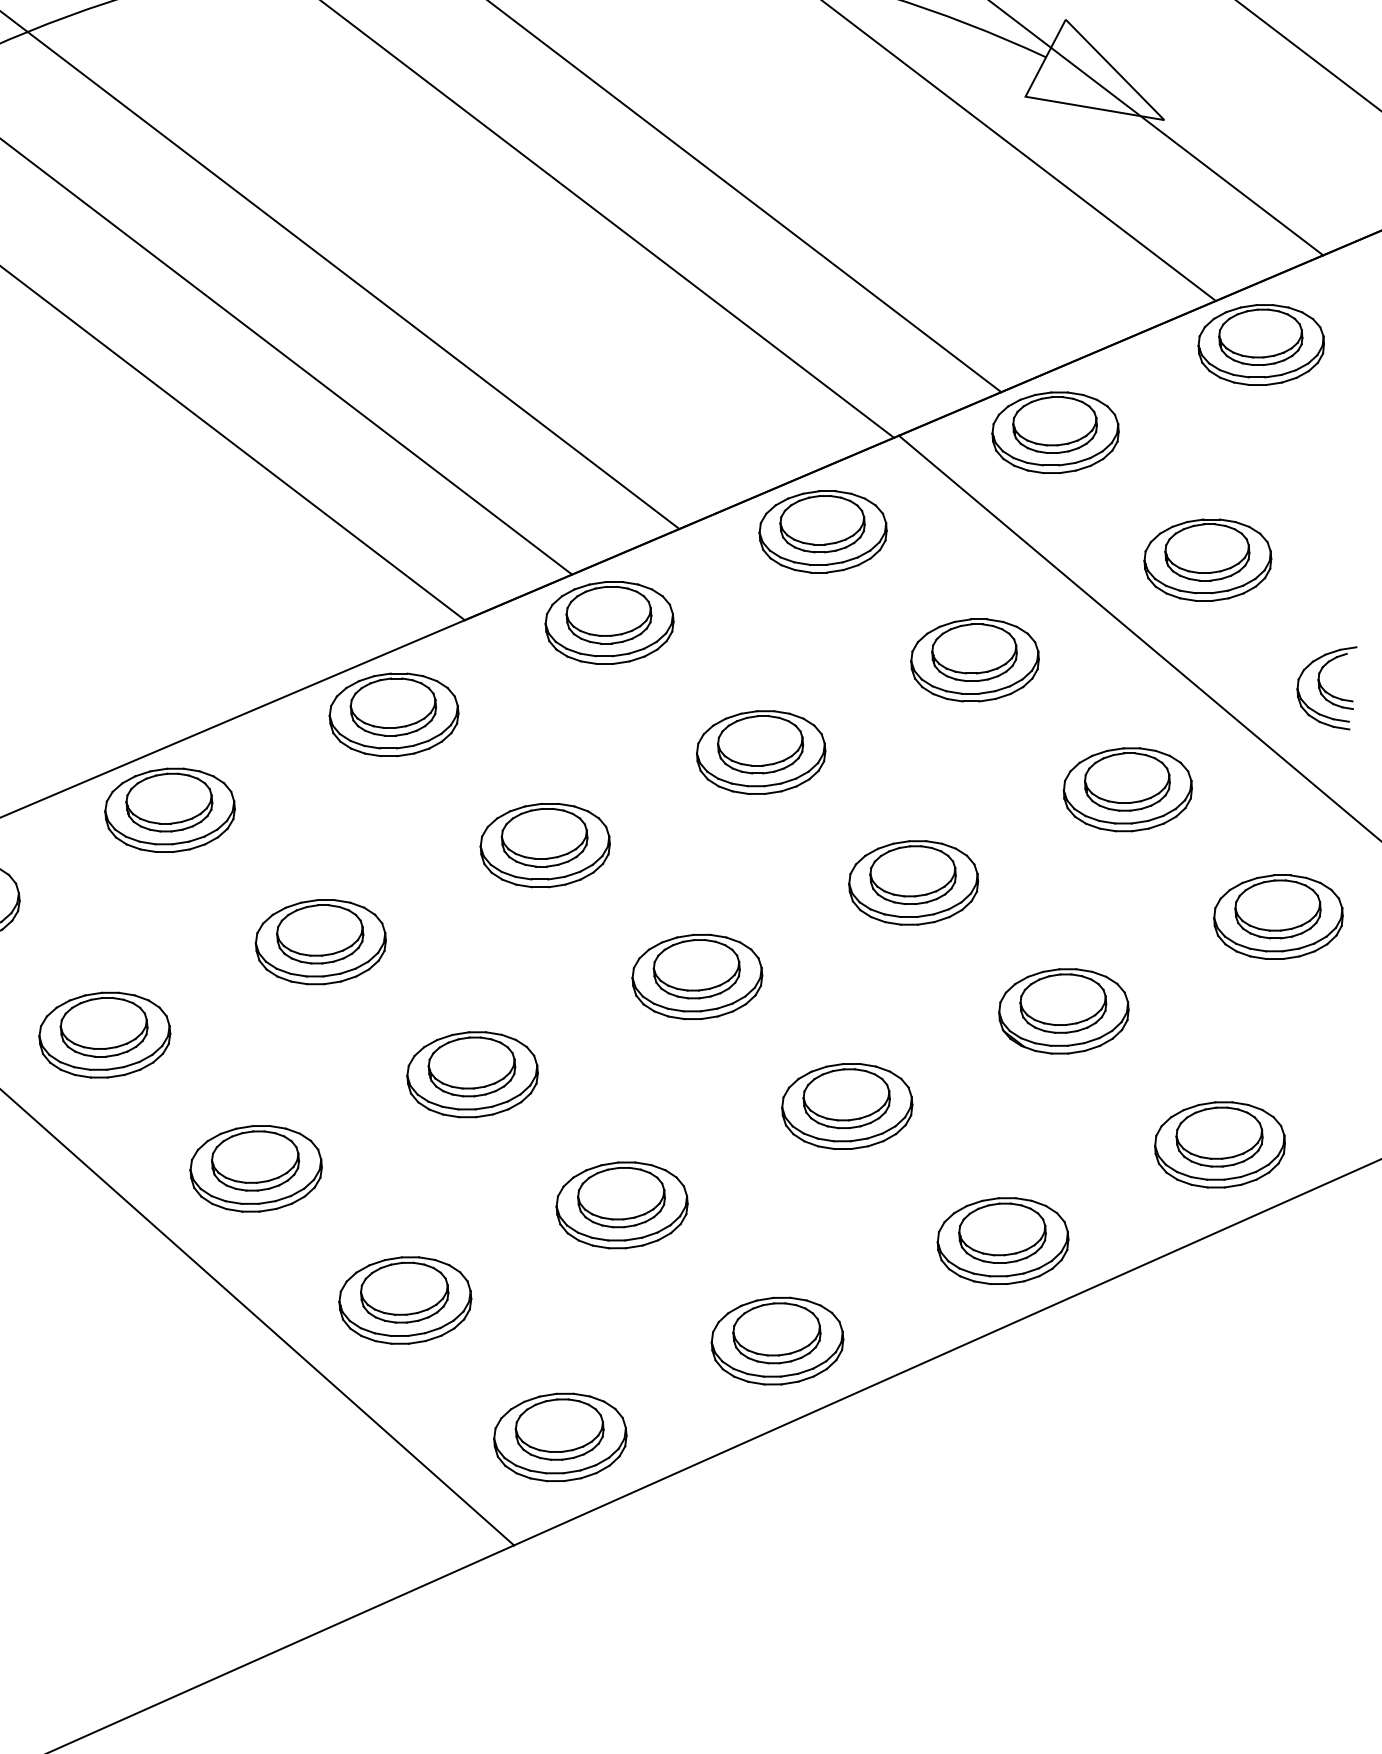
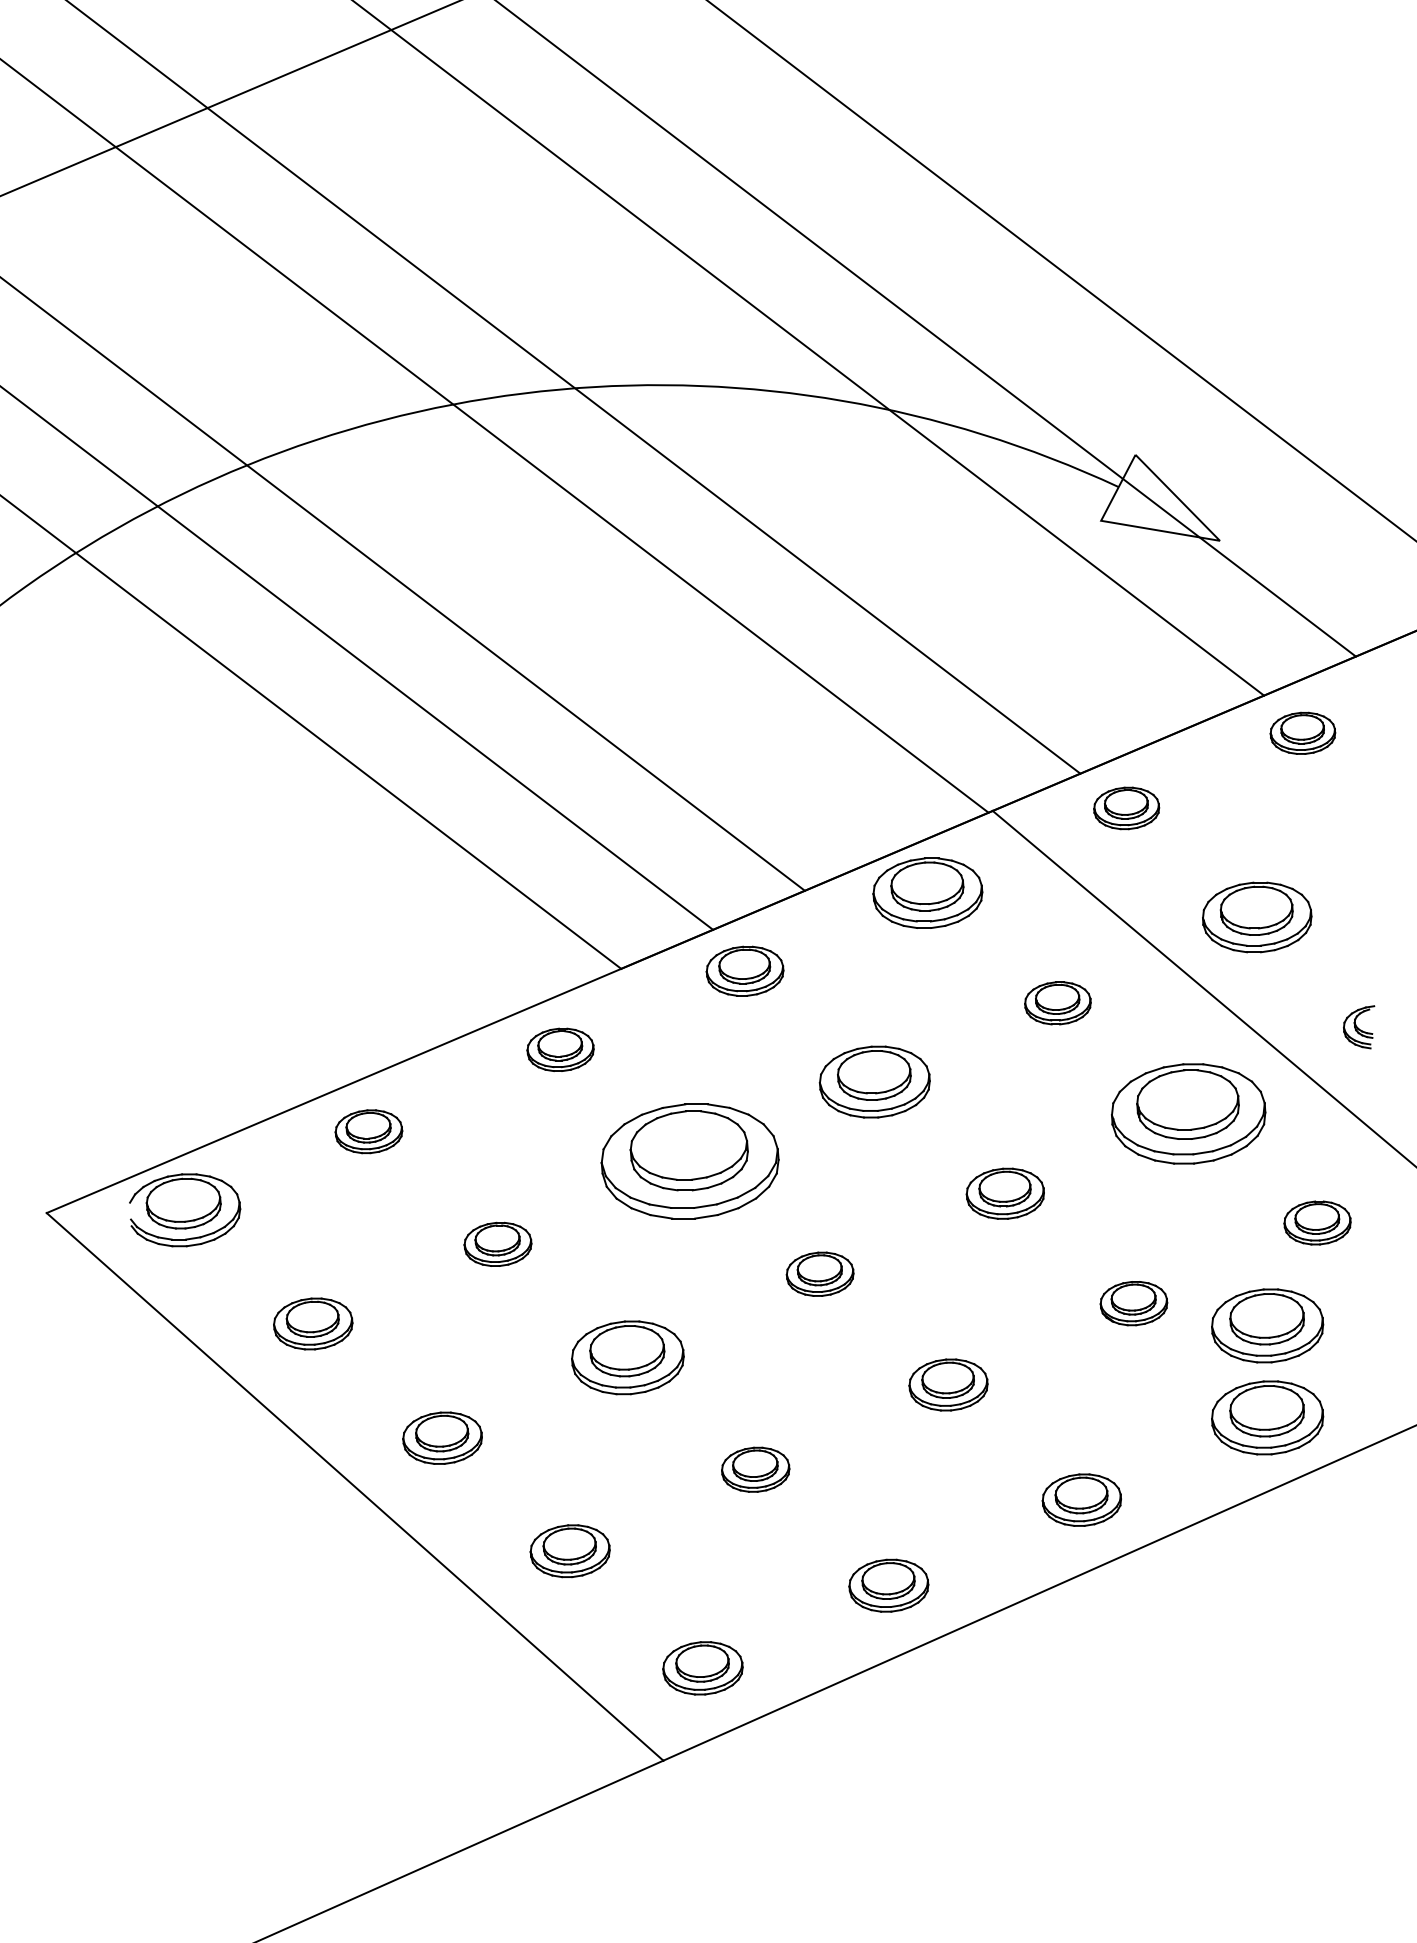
part: (1260, 345) -> (1302, 733), size x0.6
part: (1055, 432) -> (1126, 808), size x0.6
part: (608, 623) -> (744, 971), size x0.7
part: (974, 660) -> (1057, 1003), size x0.6
part: (1326, 688) -> (1358, 1027), size x0.6
part: (393, 714) -> (560, 1049), size x0.6
part: (1127, 789) -> (1188, 1113), size x1.4
part: (169, 810) -> (368, 1131), size x0.6
part: (544, 845) -> (689, 1161), size x1.6
part: (913, 882) -> (1005, 1193), size x0.7
part: (1278, 916) -> (1317, 1222), size x0.6
part: (320, 942) -> (497, 1244), size x0.6
part: (696, 977) -> (819, 1274), size x0.6
part: (1063, 1011) -> (1133, 1303), size x0.6
part: (105, 1034) -> (313, 1323), size x0.7
part: (1219, 1036) -> (1267, 1325), added
part: (847, 1105) -> (948, 1384), size x0.7
part: (255, 1167) -> (442, 1437), size x0.7
part: (621, 1205) -> (755, 1469), size x0.6
part: (1002, 1240) -> (1081, 1499), size x0.7
part: (404, 1300) -> (569, 1551), size x0.7
part: (777, 1340) -> (888, 1585), size x0.7
part: (559, 1437) -> (702, 1668), size x0.7

